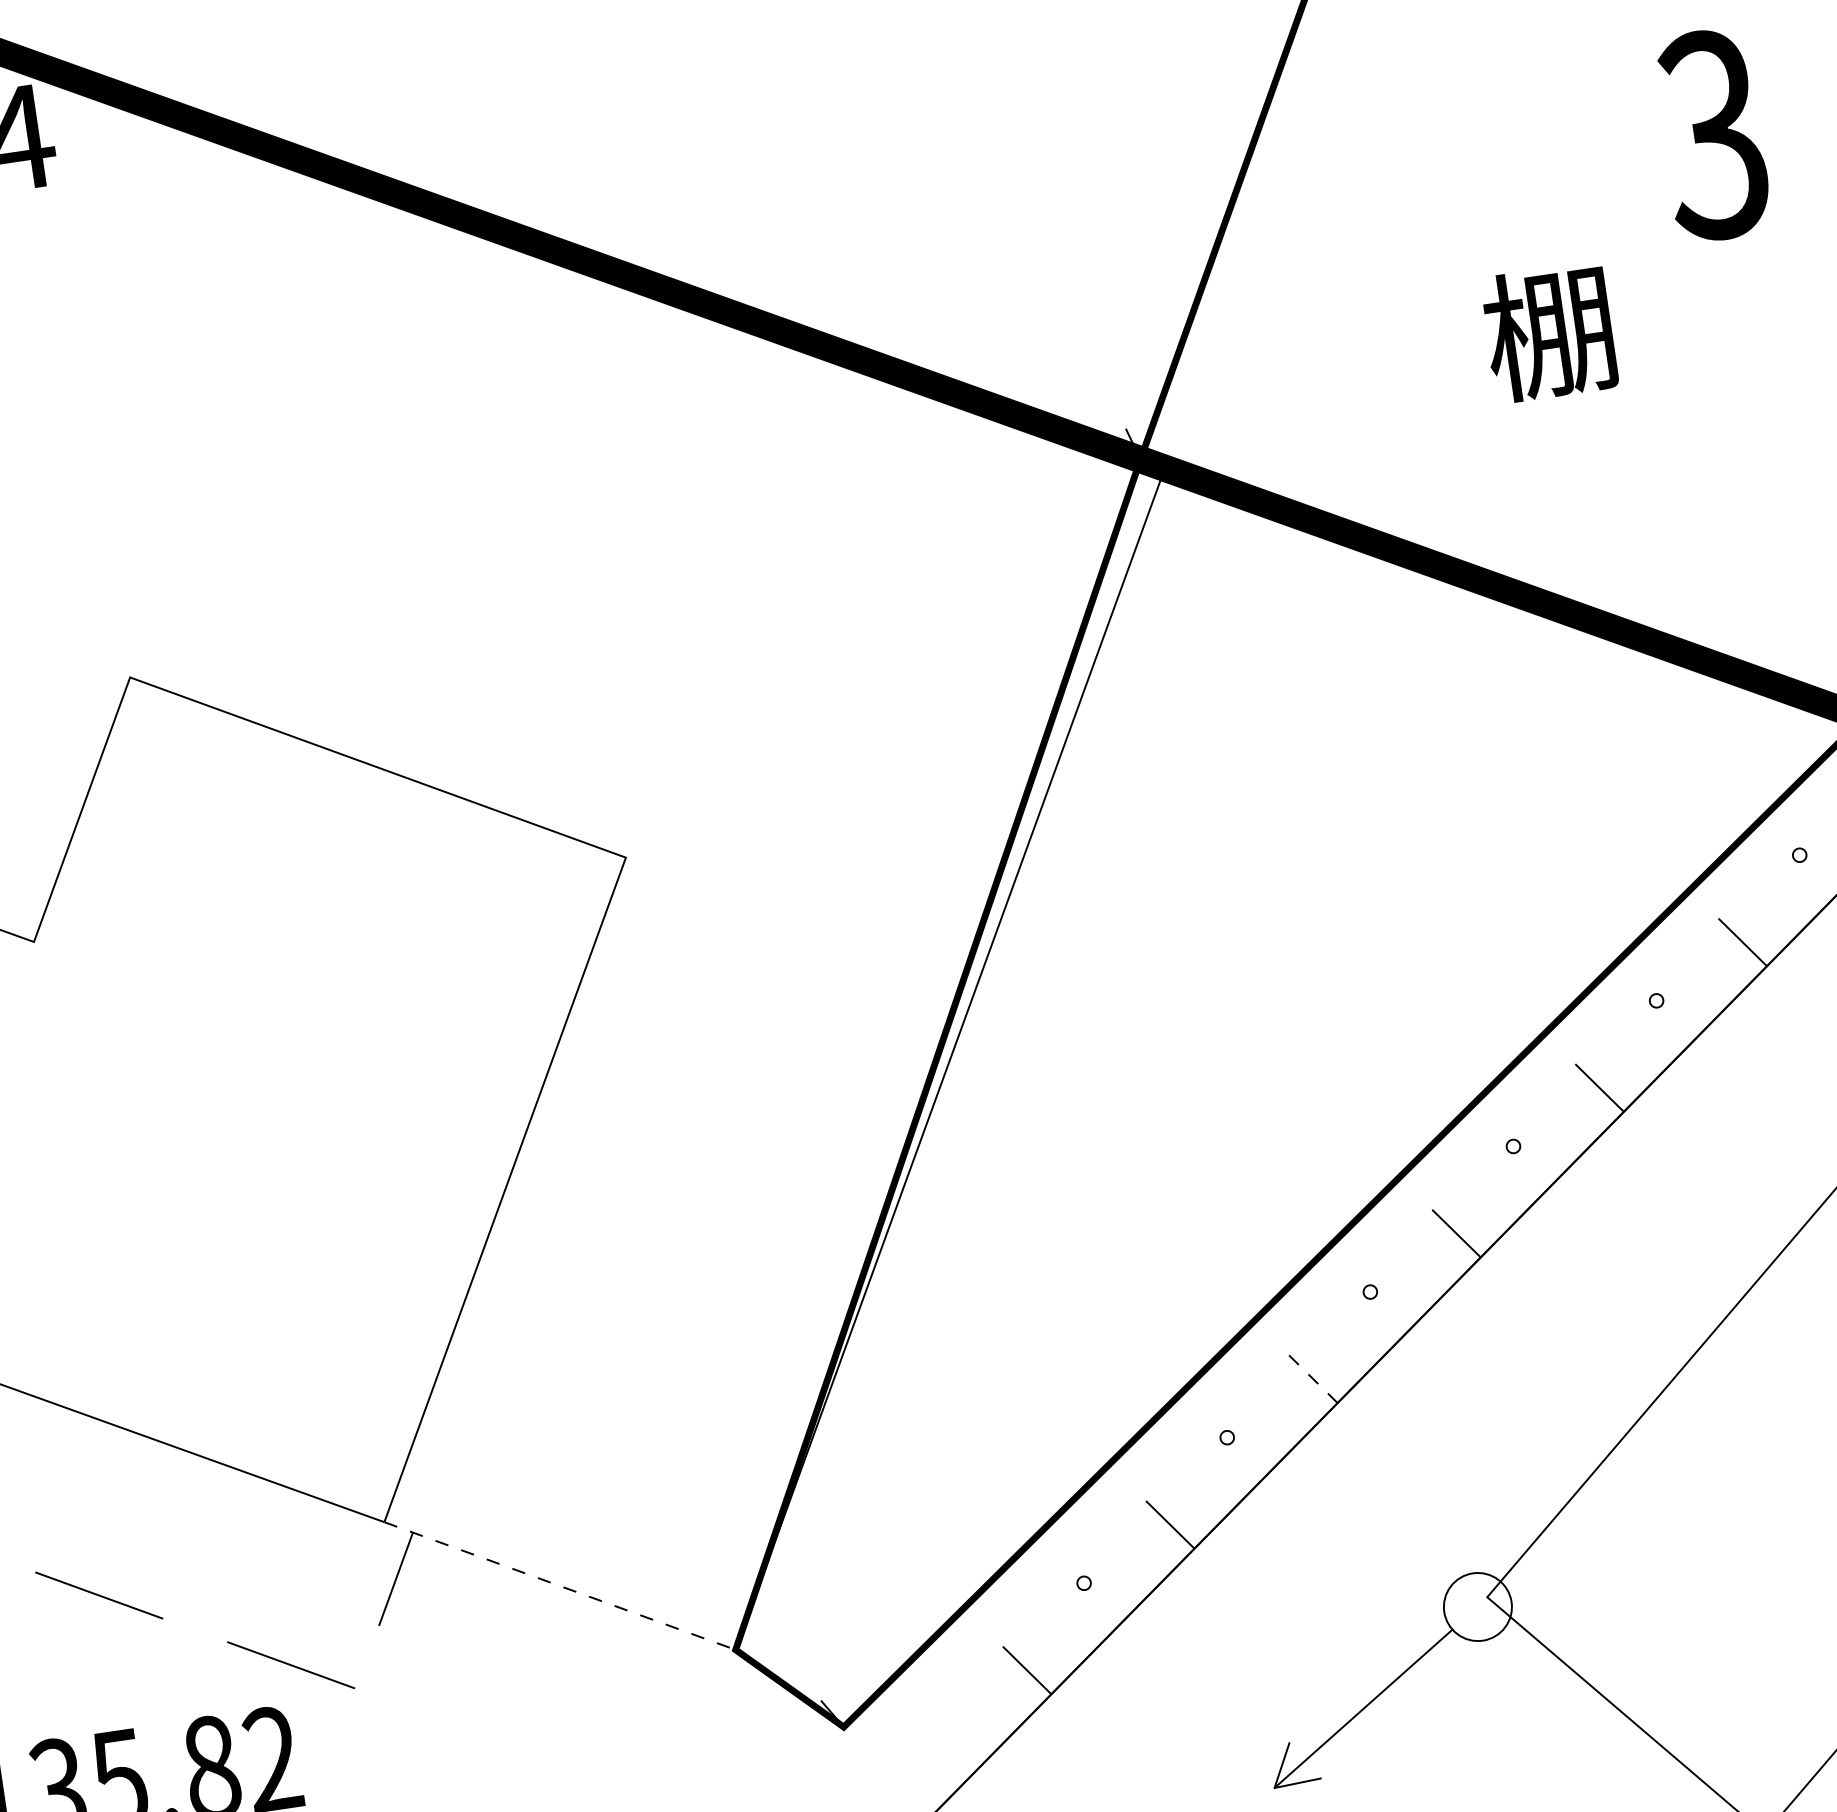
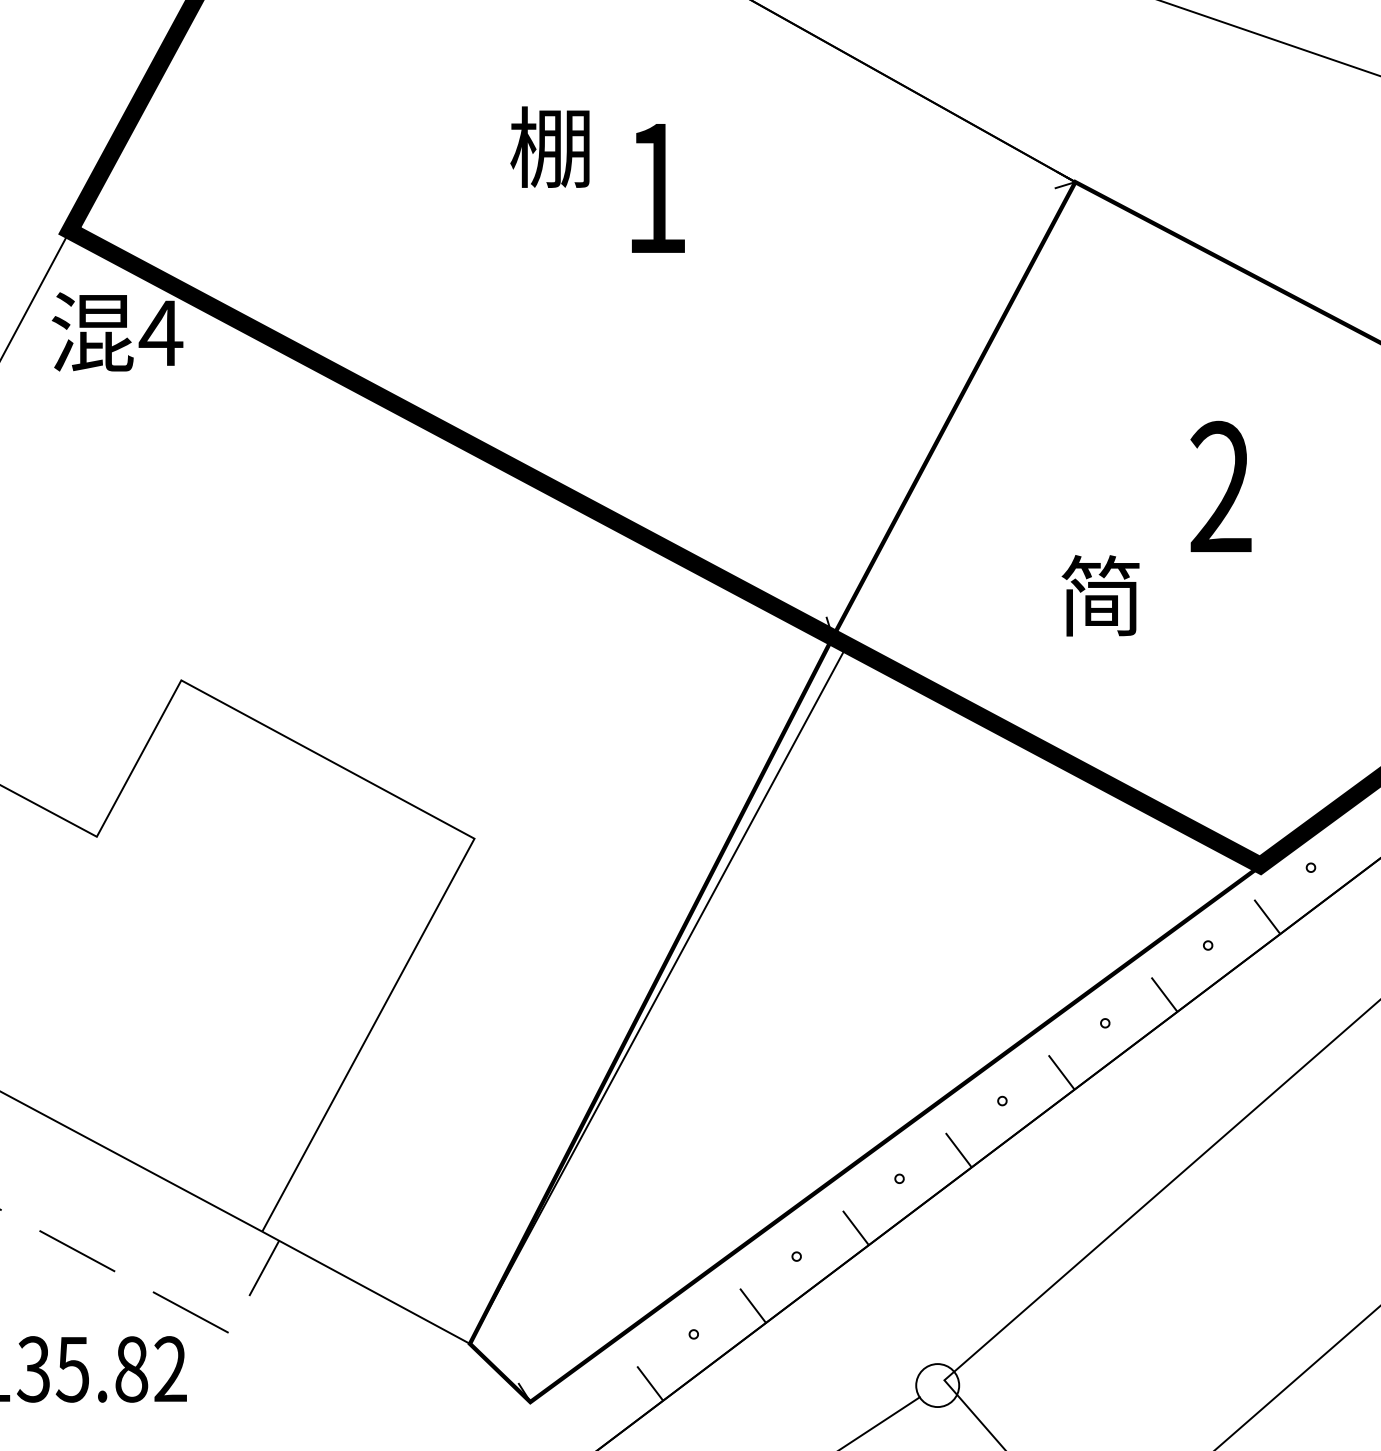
text: (1713, 134) -> (1220, 487), 3 -> 2
text: (1548, 332) -> (1099, 595), 棚 -> 简
line: (1314, 1379) -> (856, 1228), dashed -> solid
line: (560, 1585) -> (366, 1287), dashed -> solid

